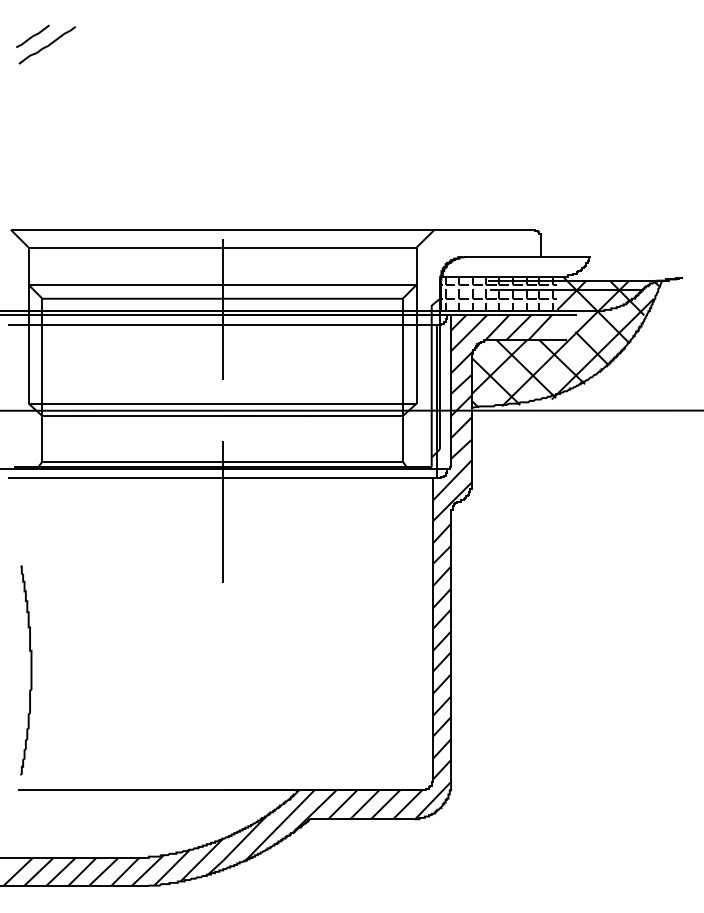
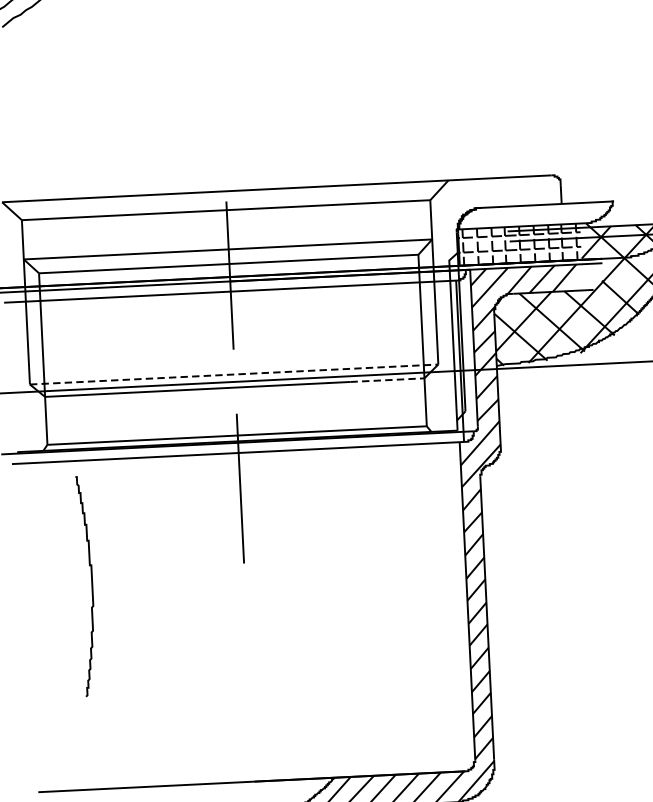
line: (222, 403) -> (234, 374), solid -> dashed
line: (368, 416) -> (388, 380), solid -> dashed
curve: (30, 670) -> (91, 586), moved

